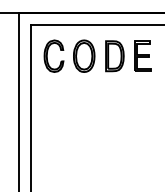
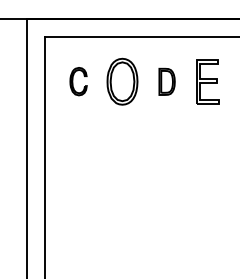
part: (53, 55) -> (77, 80), size x0.6
part: (114, 56) -> (166, 82), size x0.6

